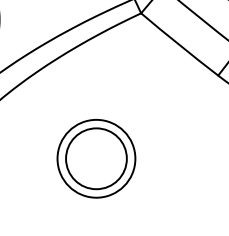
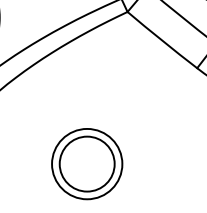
part: (96, 158) -> (87, 163), moved

